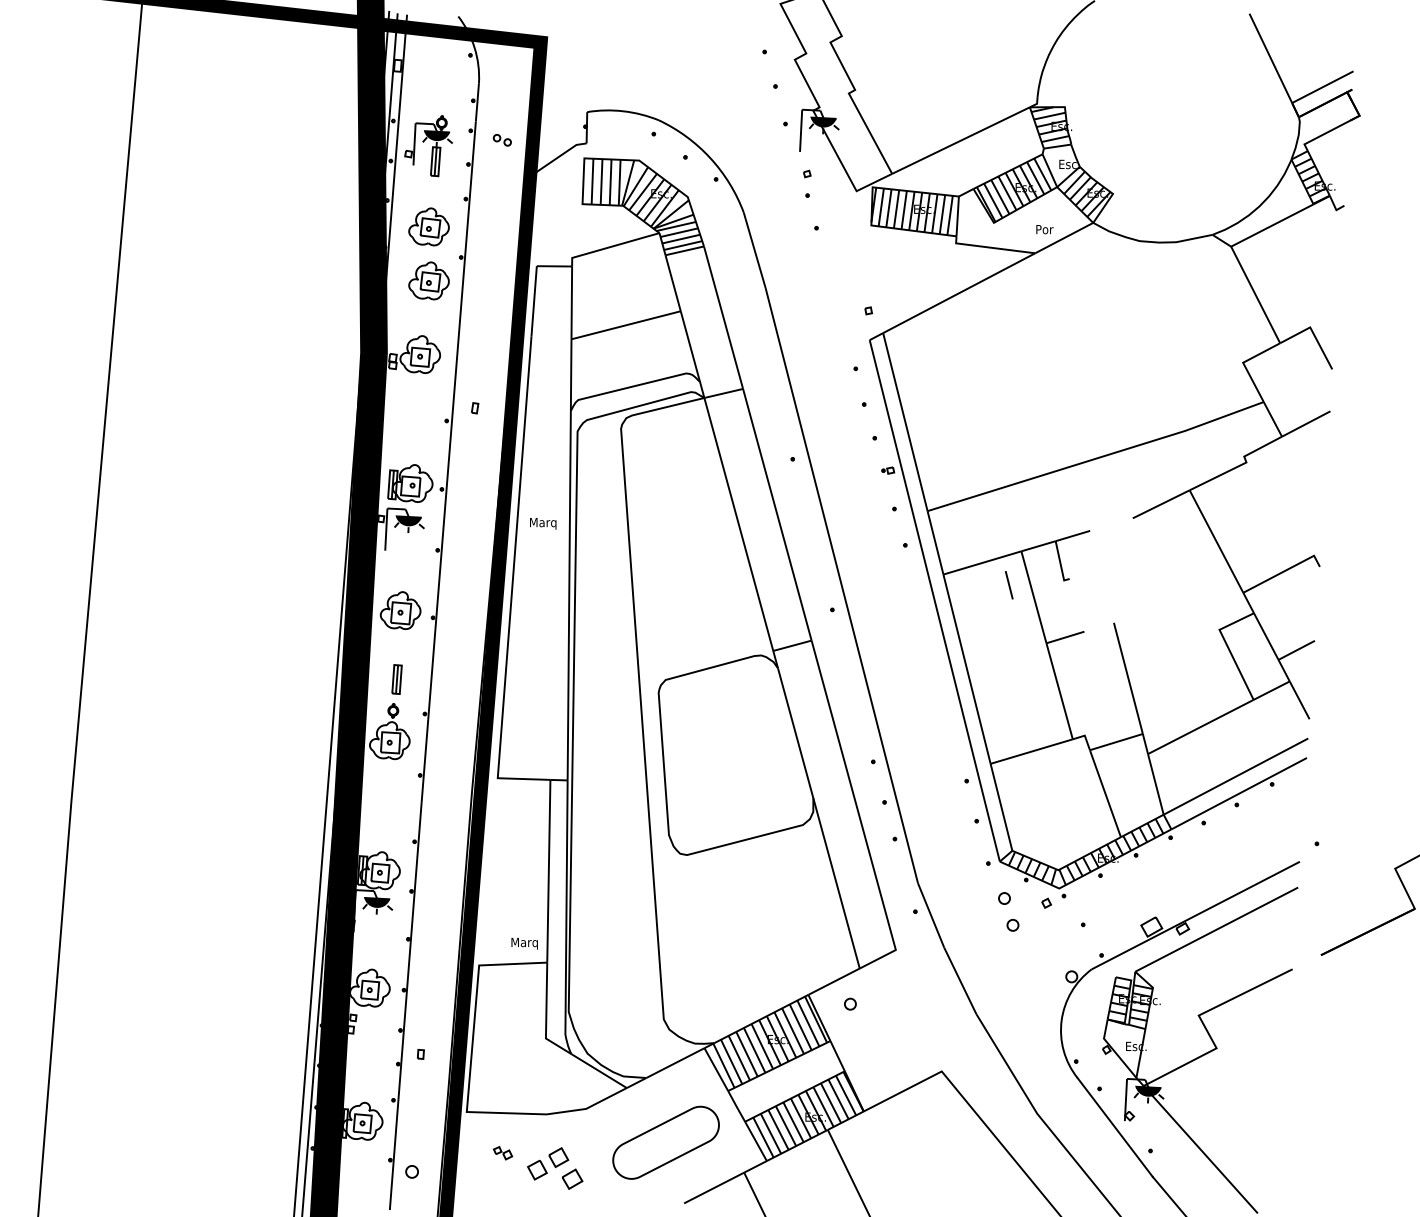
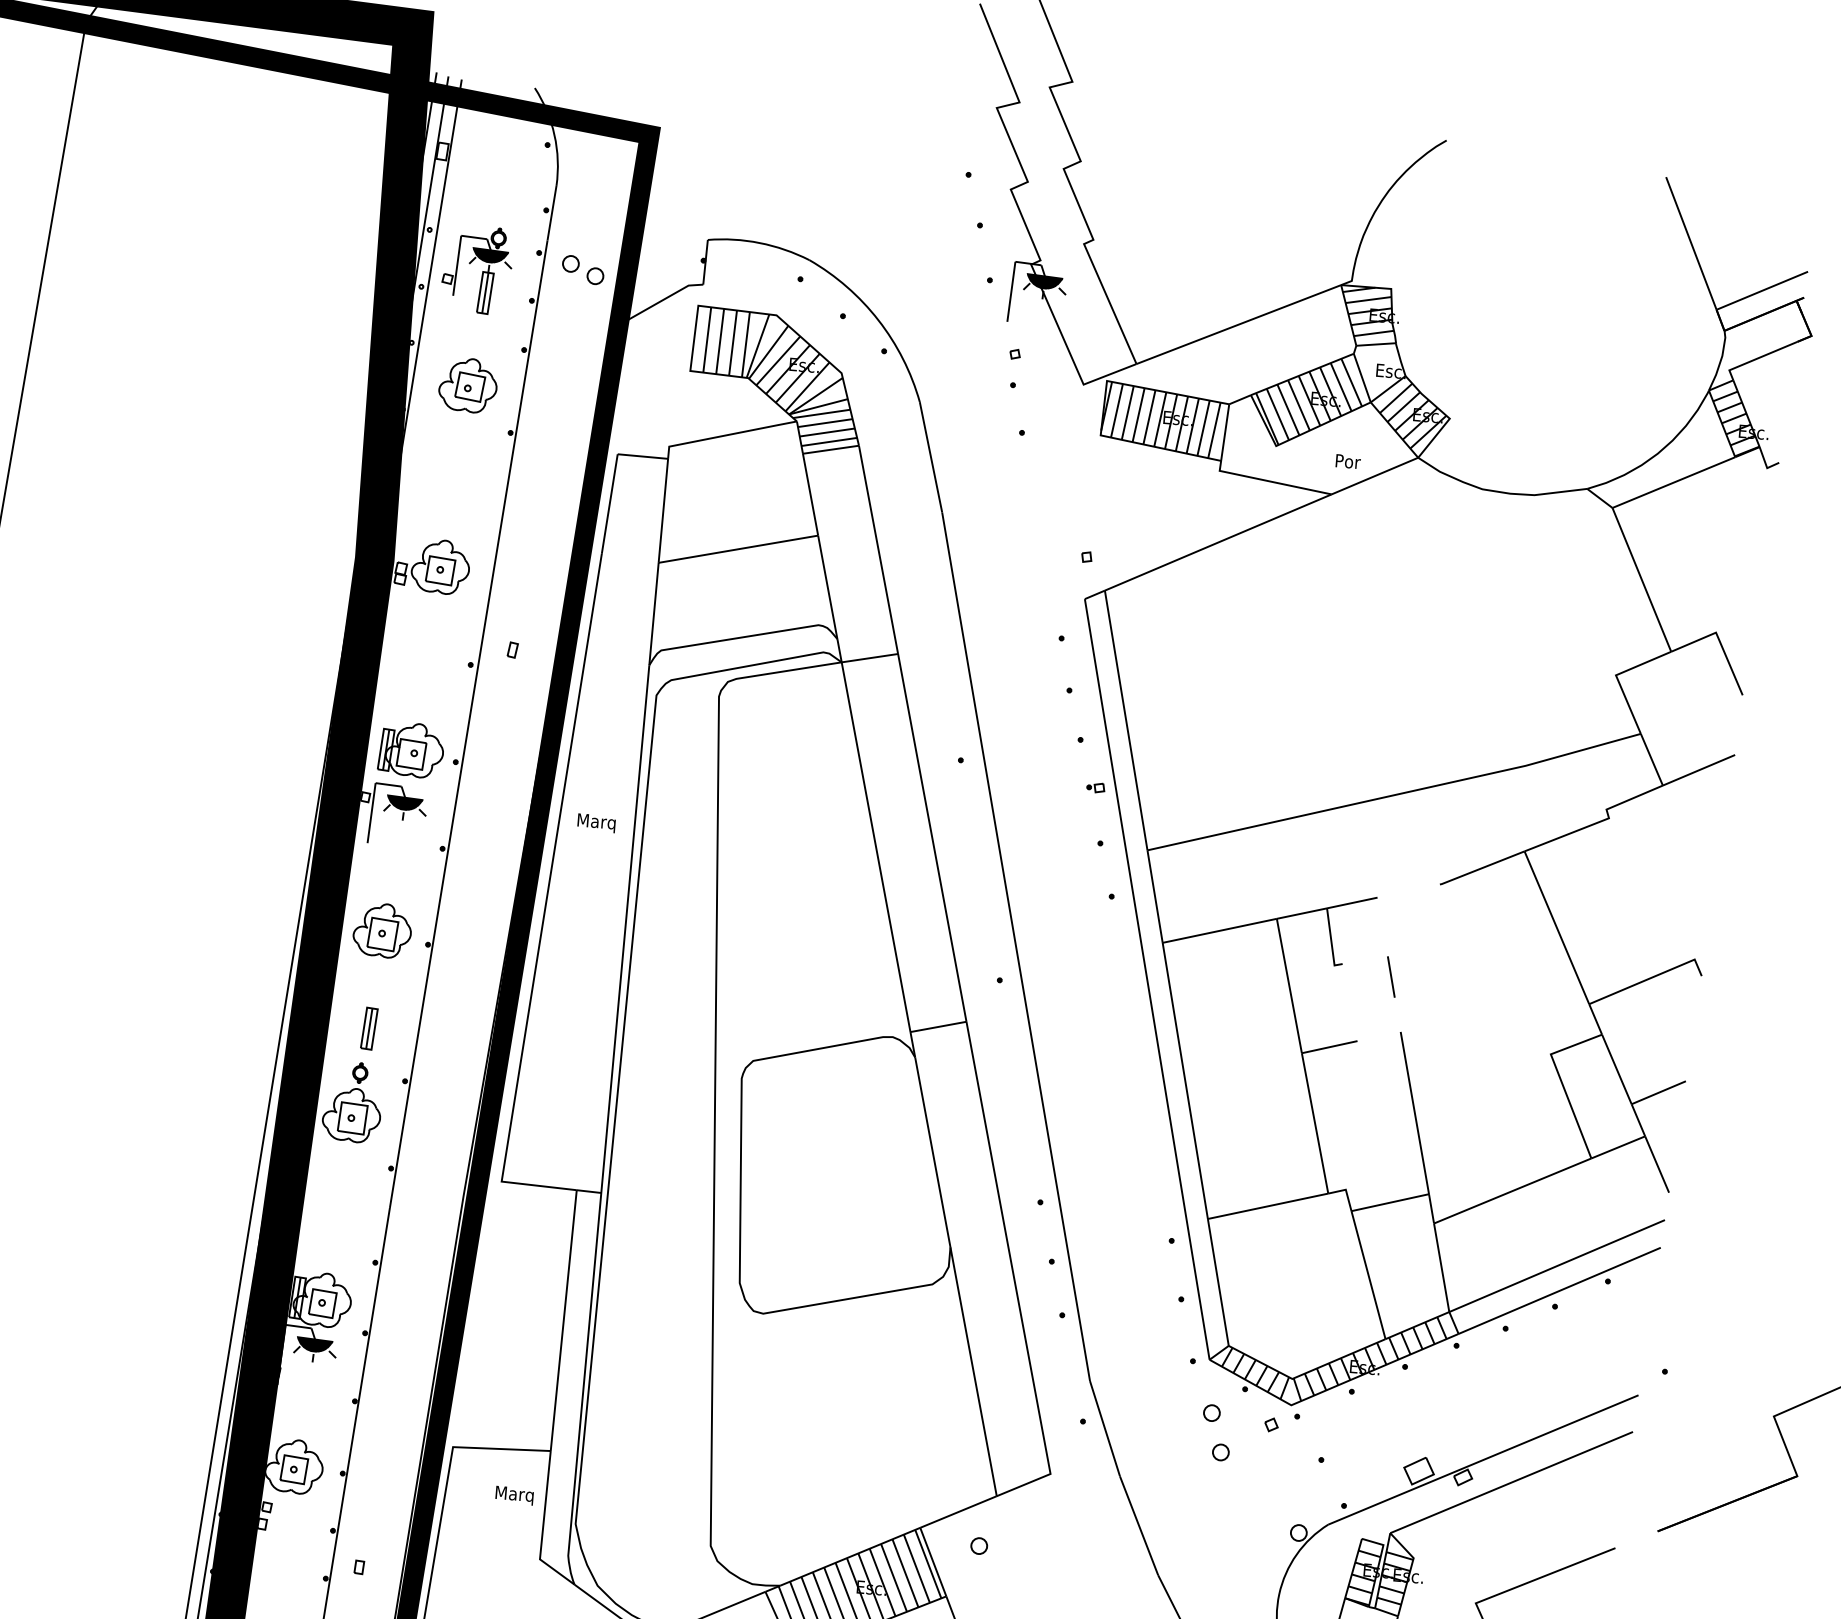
part: (502, 140) -> (583, 270), size x1.67
part: (428, 280) -> (461, 461), removed
line: (1008, 585) -> (1390, 977), moved
text: (524, 943) -> (514, 1495), moved

